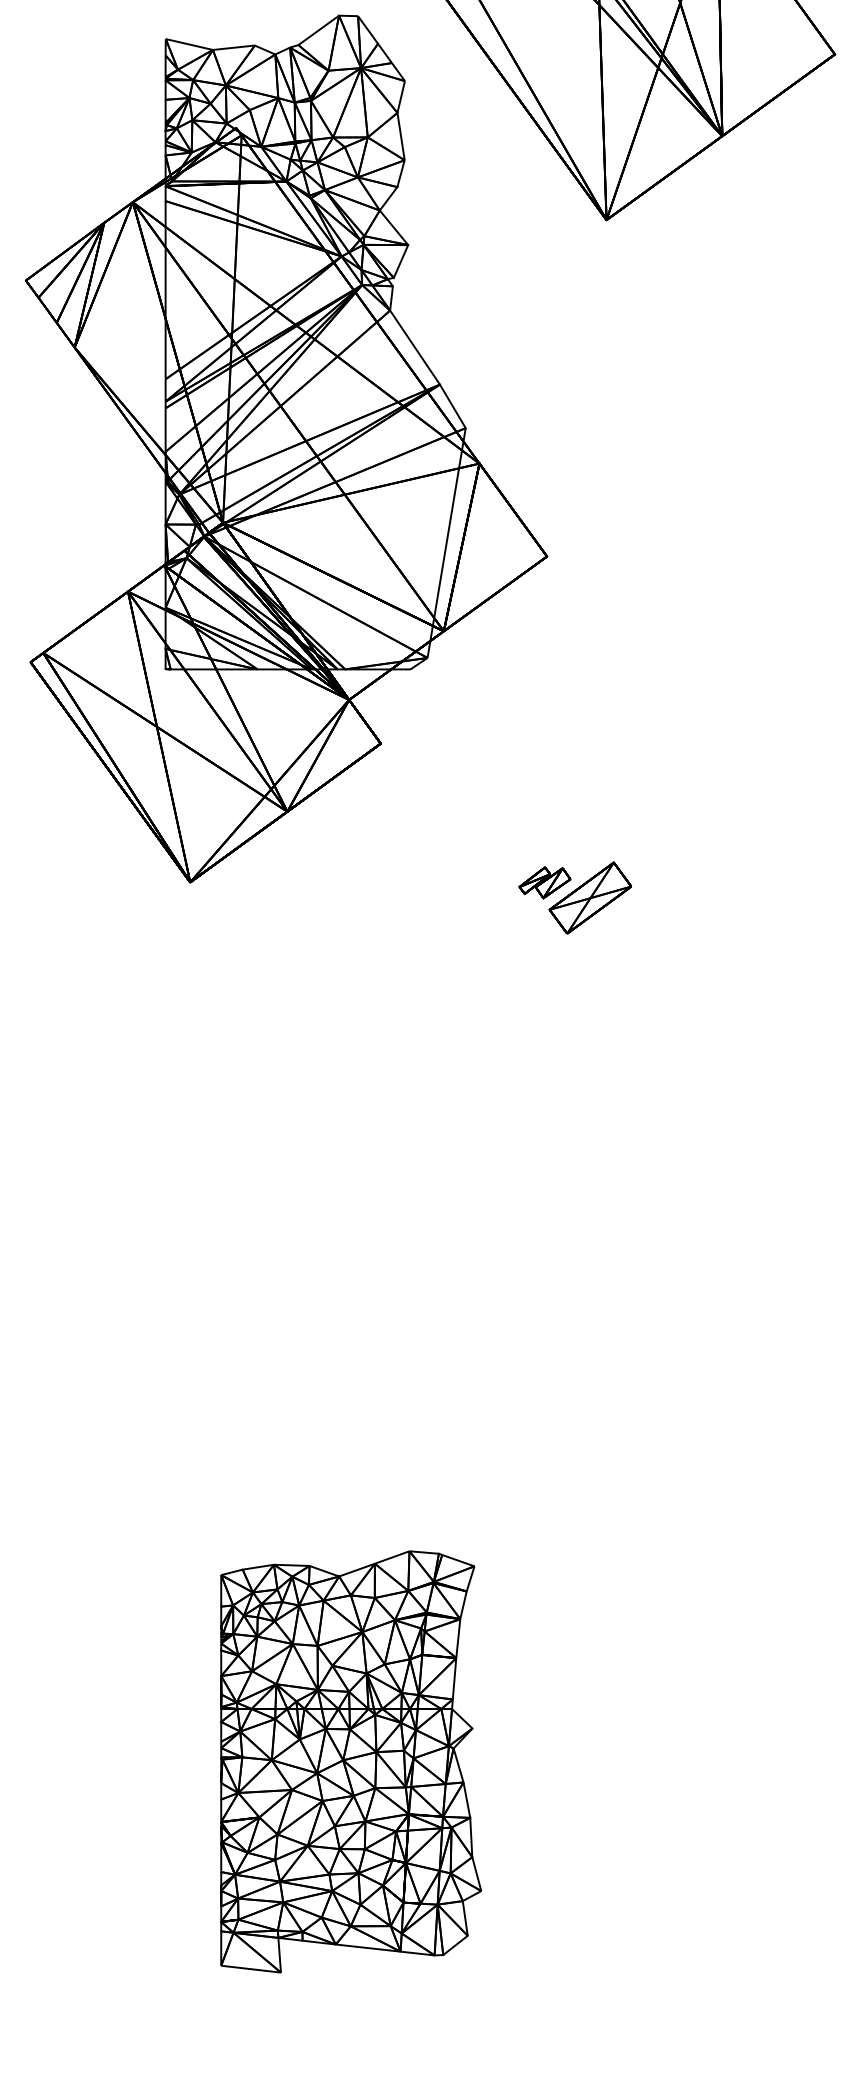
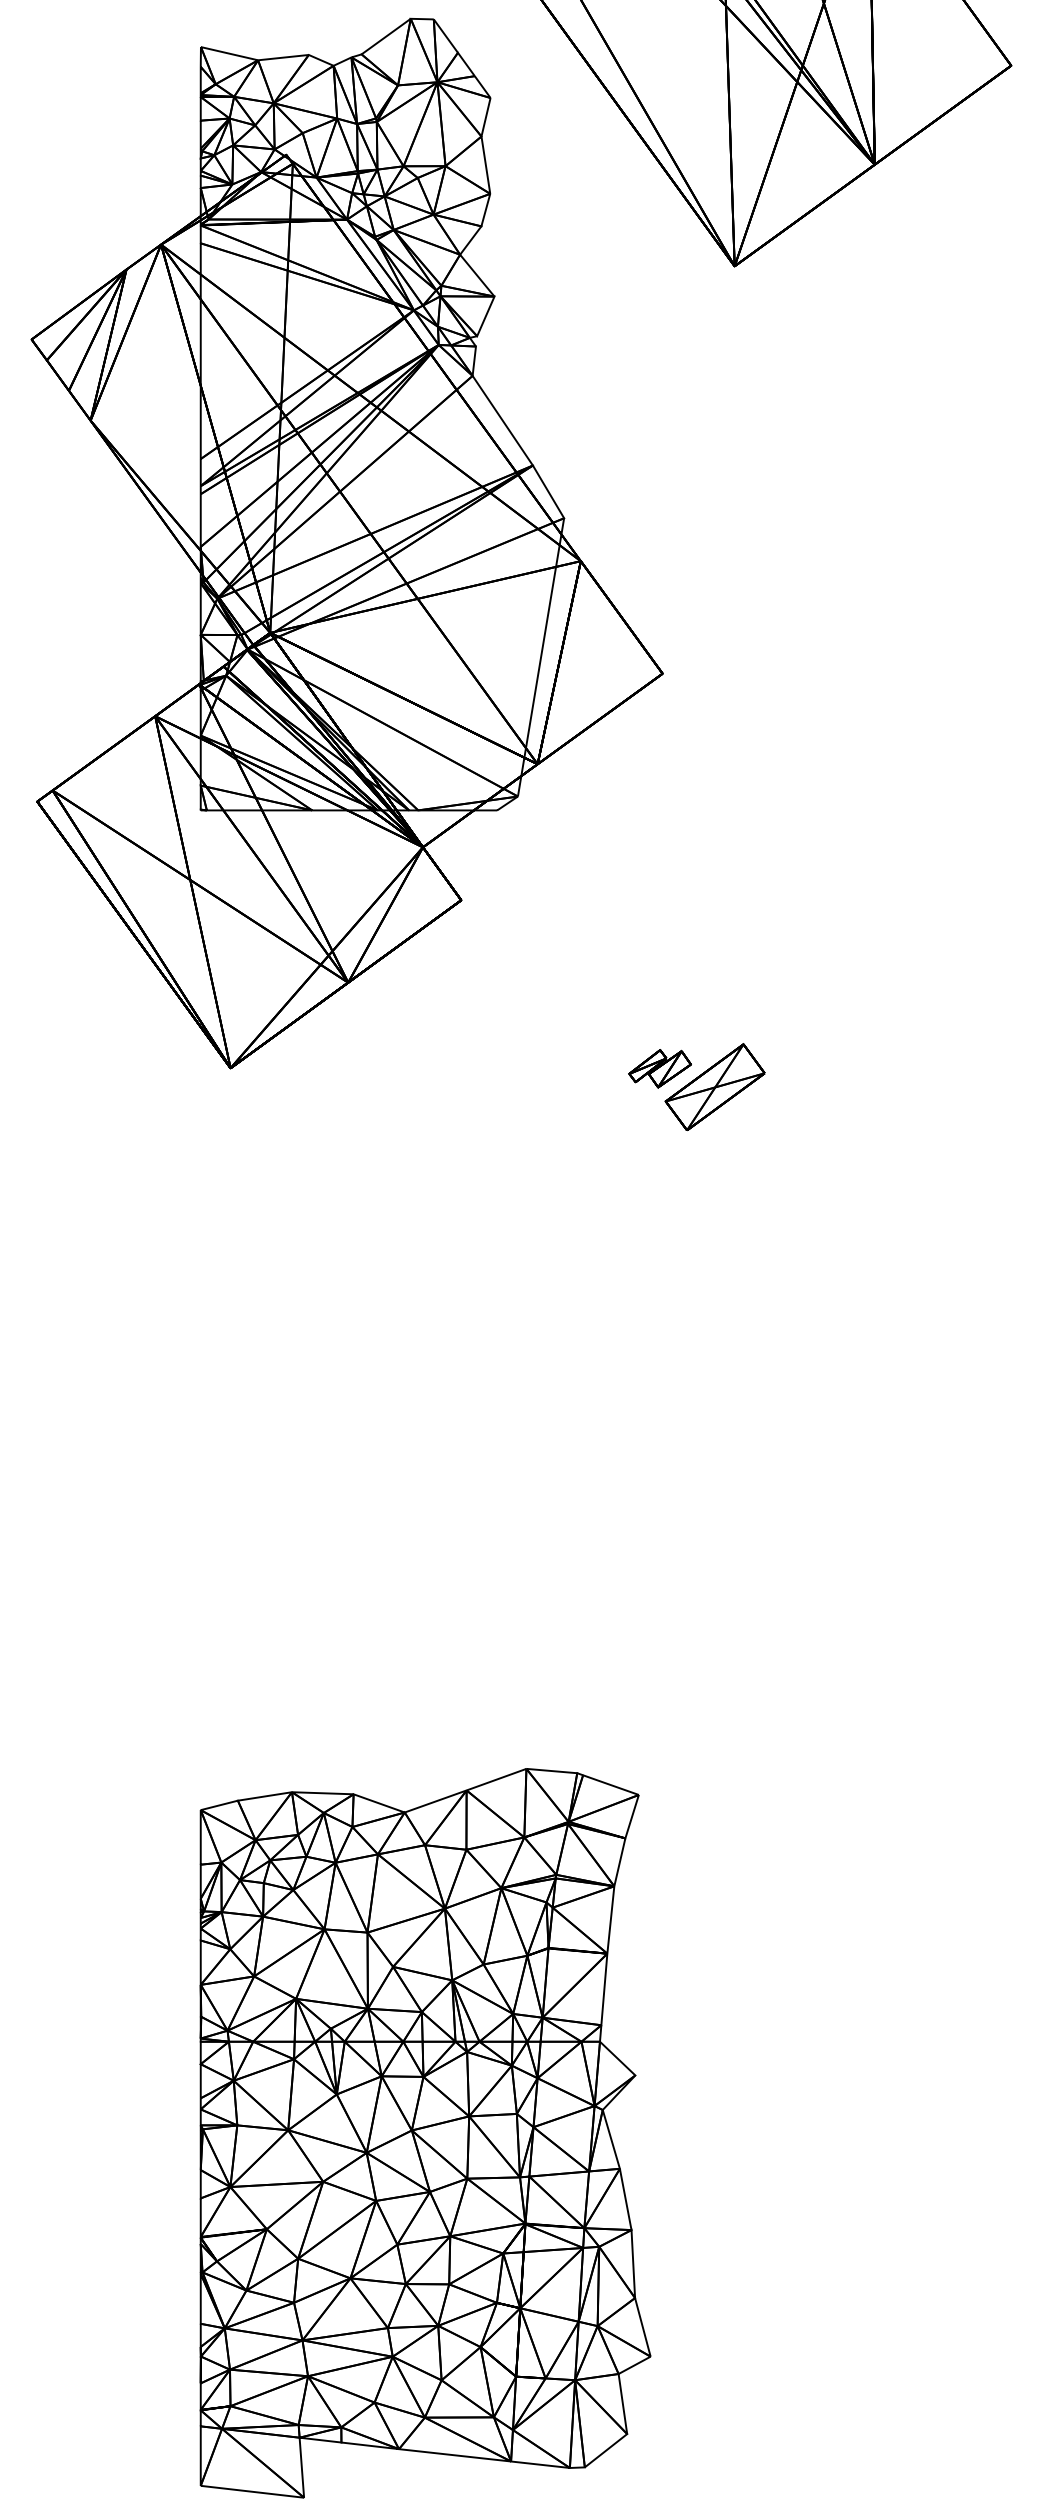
part: (350, 1761) -> (424, 2132), size x1.43

